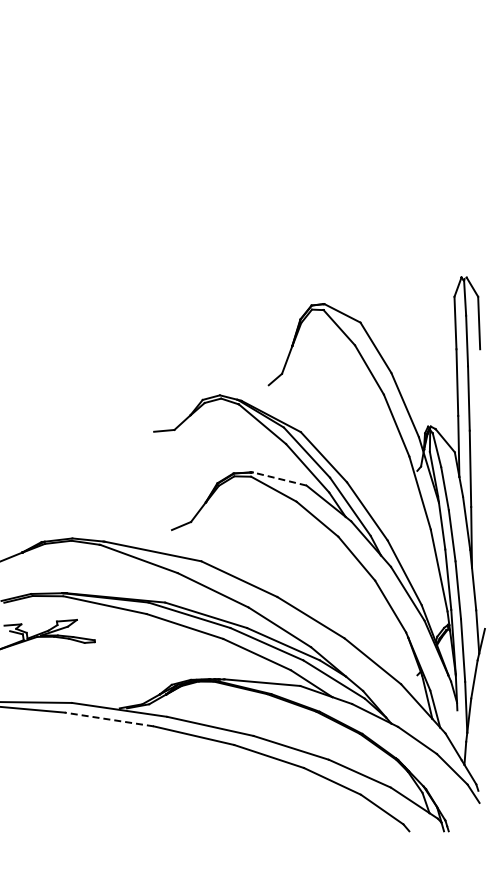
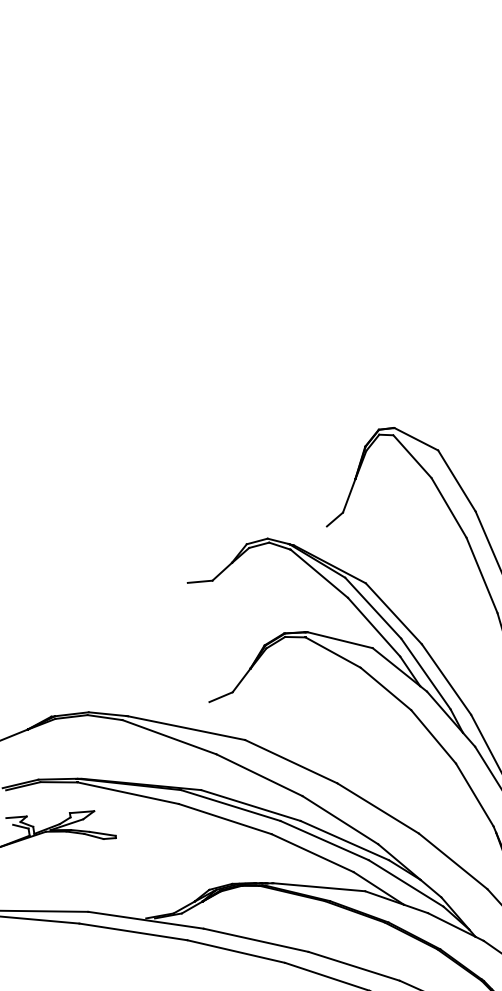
line: (279, 479) -> (339, 640), dashed -> solid
line: (108, 719) -> (132, 931), dashed -> solid

